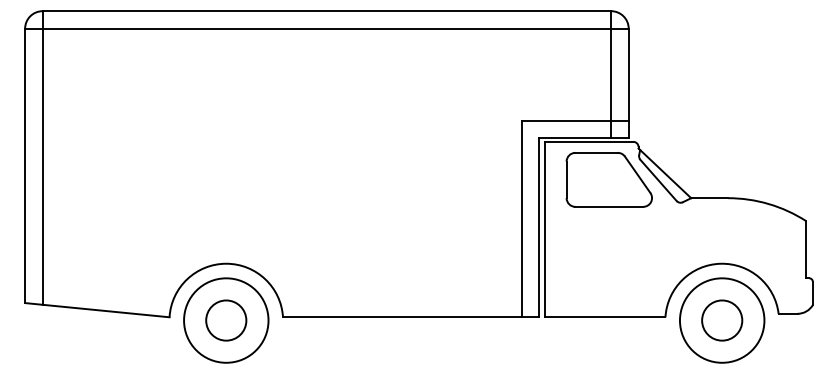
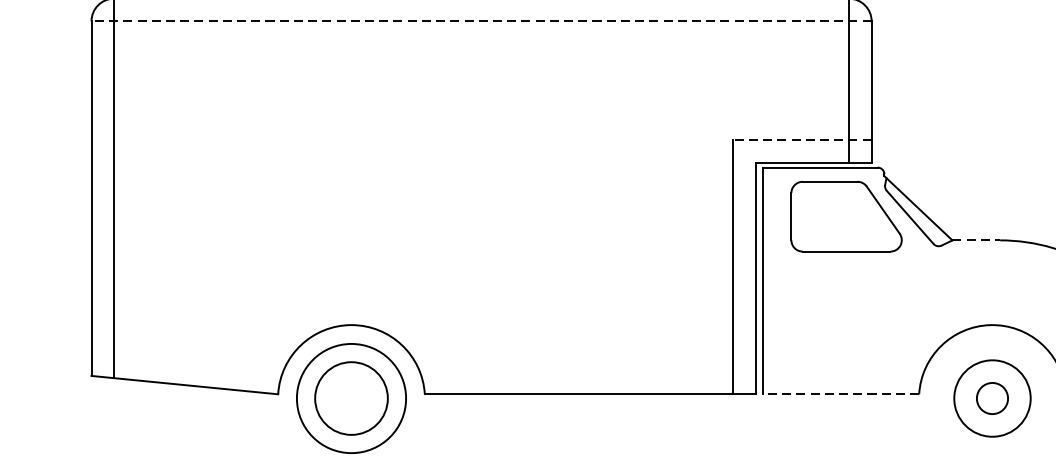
line: (326, 28) -> (481, 21), solid -> dashed
line: (575, 120) -> (802, 139), solid -> dashed
line: (710, 198) -> (977, 240), solid -> dashed
line: (604, 317) -> (840, 394), solid -> dashed
circle: (226, 320) -> (351, 398), size x1.4
circle: (721, 320) -> (991, 398), size x0.7
circle: (722, 320) -> (992, 398), size x0.6

